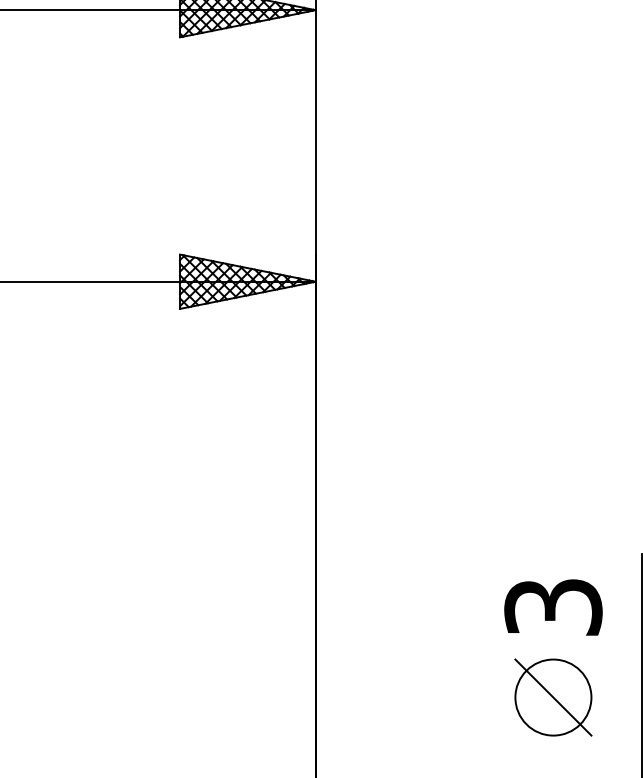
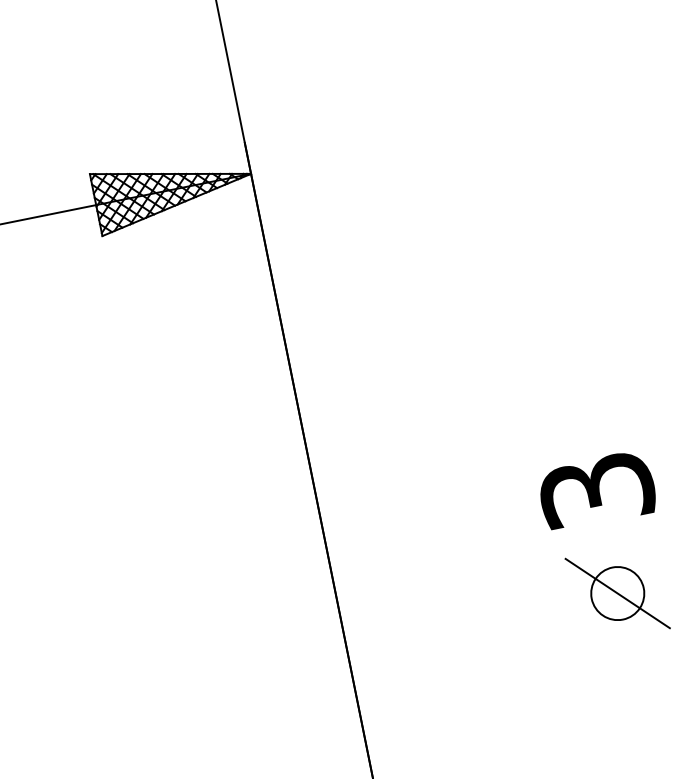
circle: (553, 697) -> (617, 593), size x0.6

